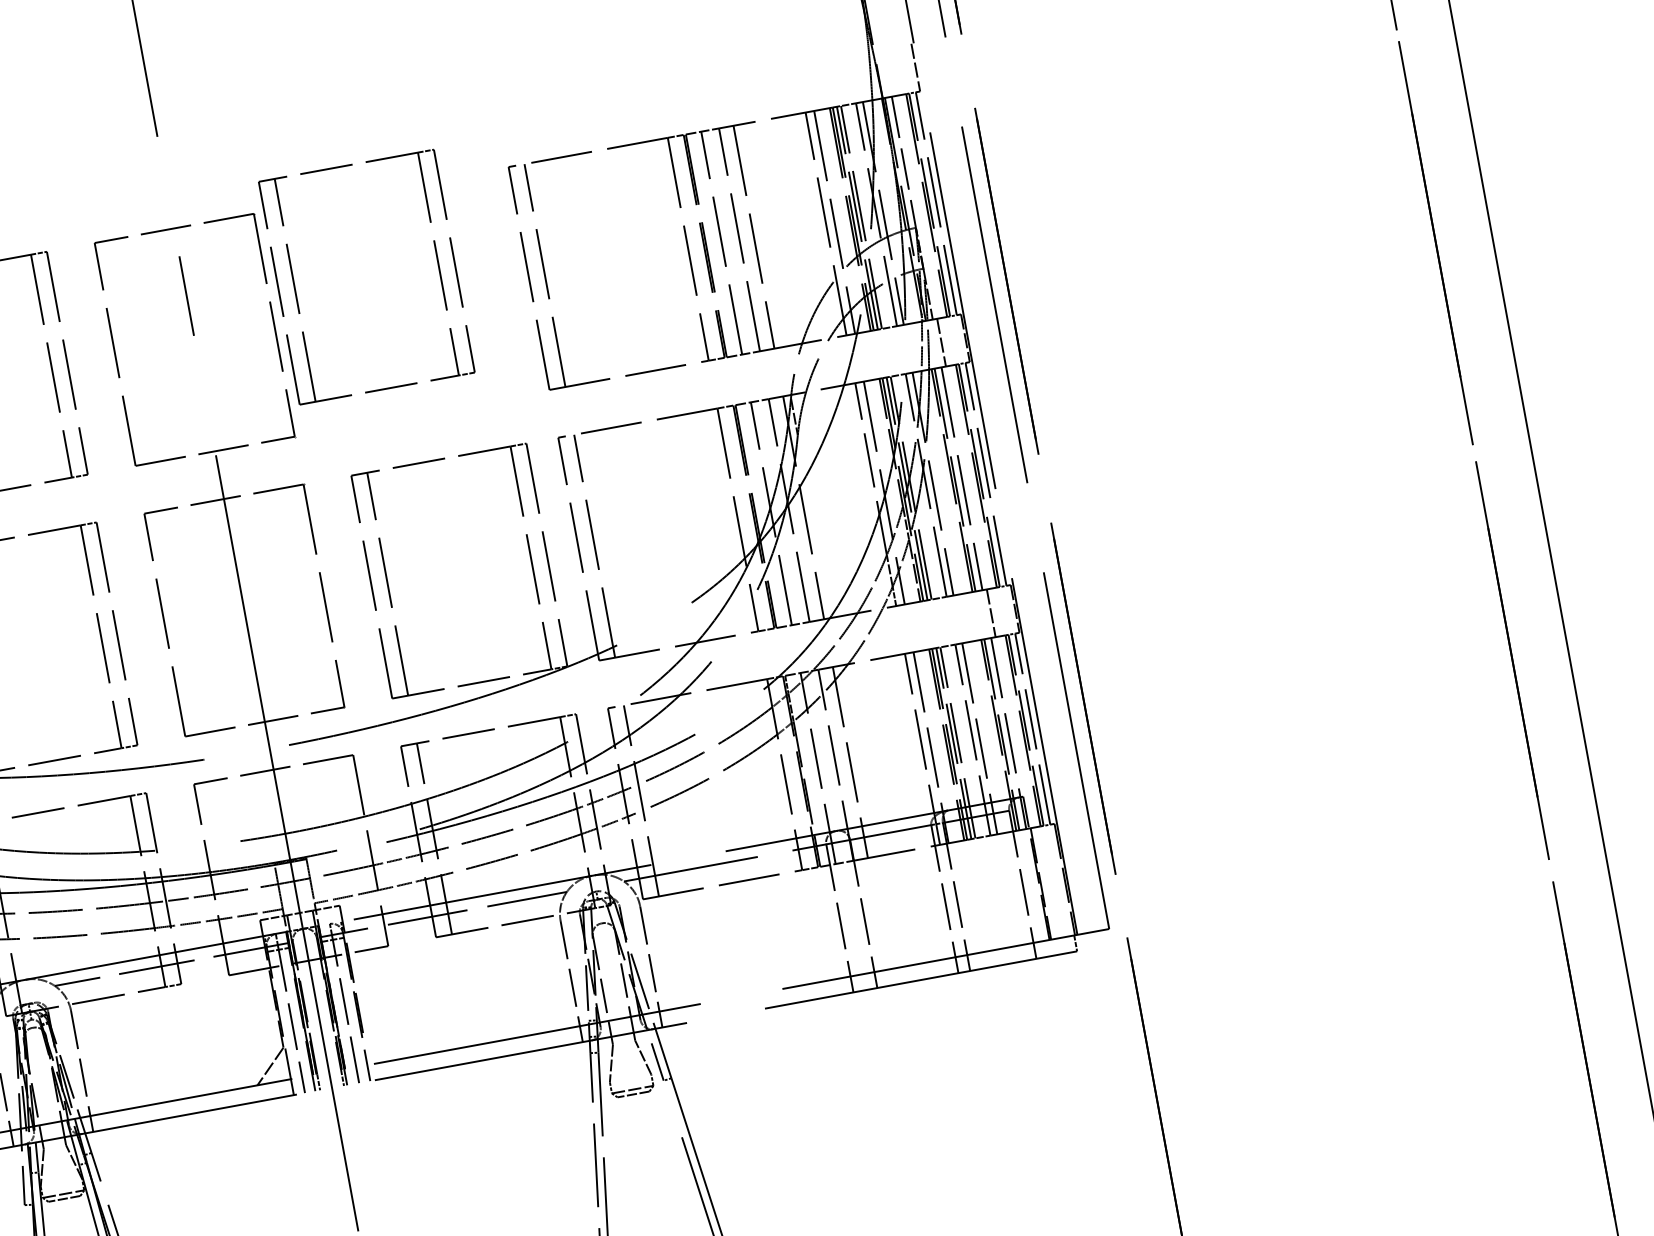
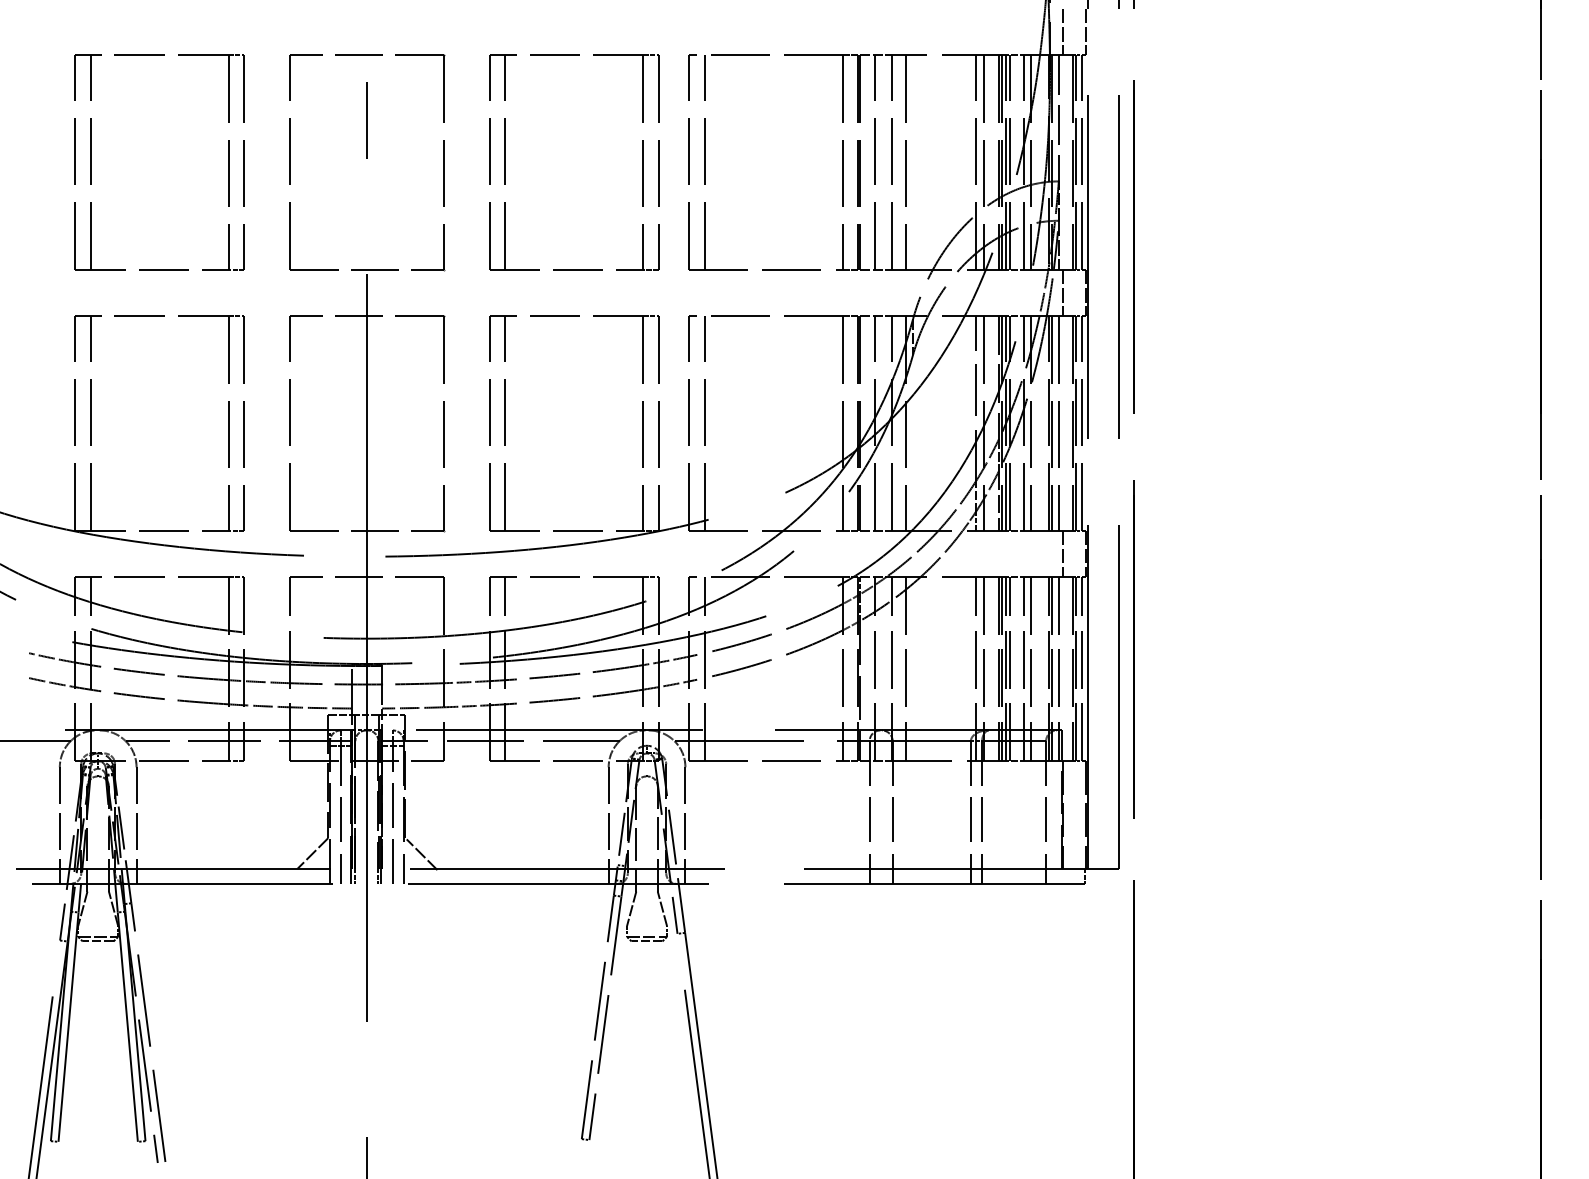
line: (892, 71) -> (1063, 31), added
part: (437, 264) -> (642, 162), moved
line: (383, 1047) -> (421, 854), added

